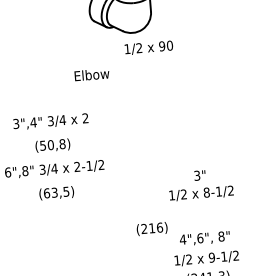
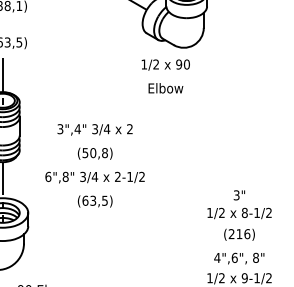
text: (148, 47) -> (165, 64), moved
text: (91, 75) -> (165, 88), moved
text: (152, 228) -> (239, 234), moved

